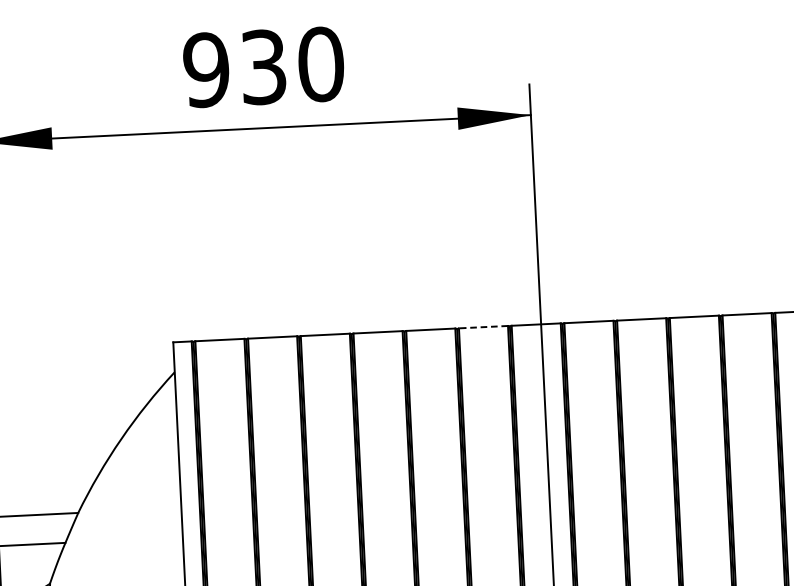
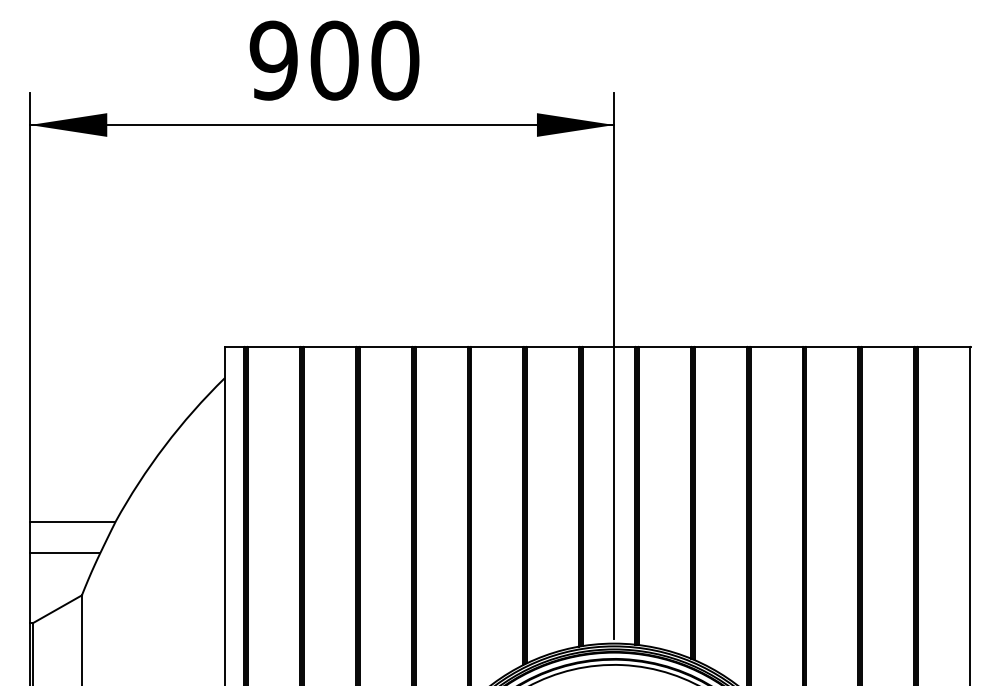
text: (263, 67) -> (334, 60), 930 -> 900
line: (483, 327) -> (553, 346), dashed -> solid

